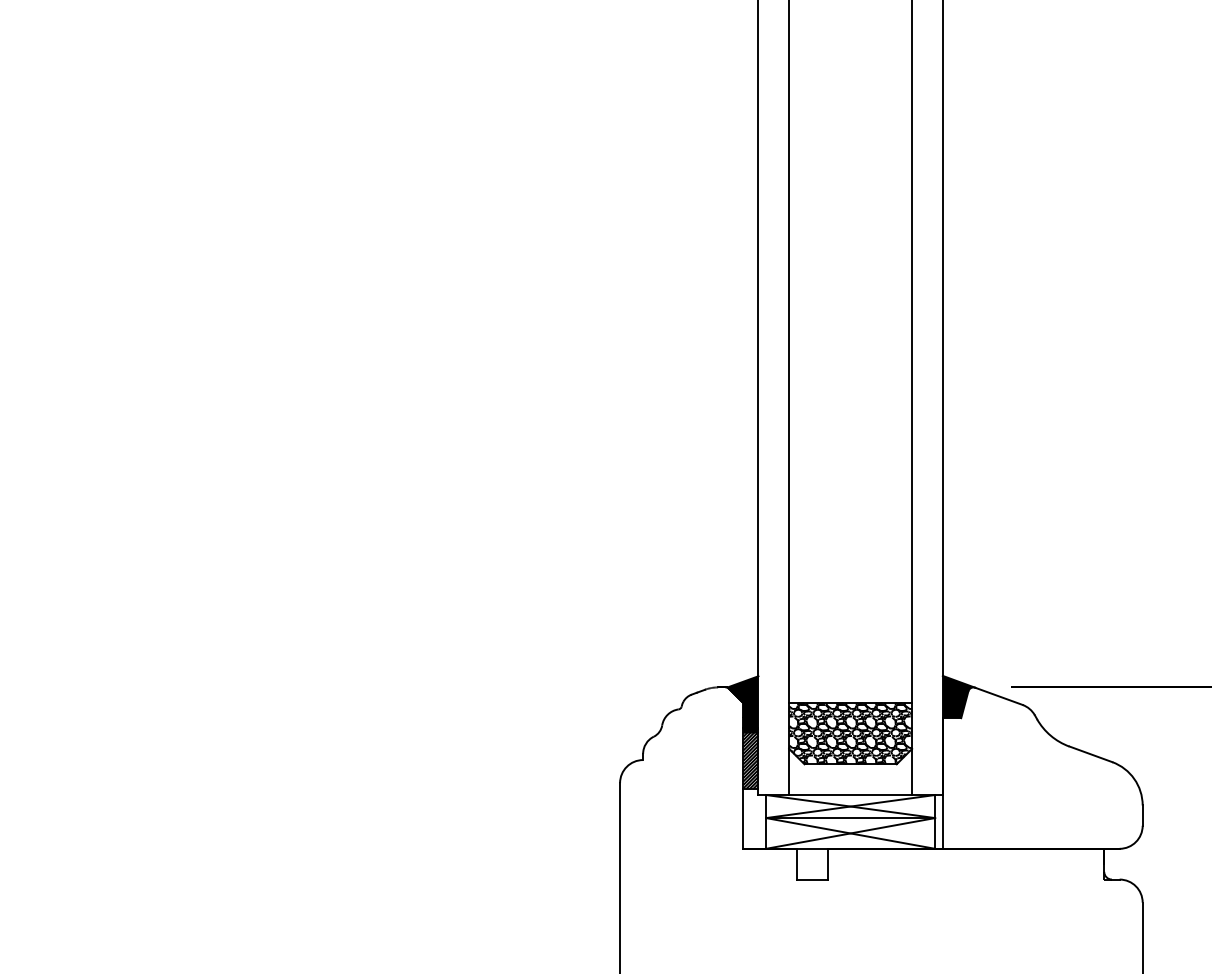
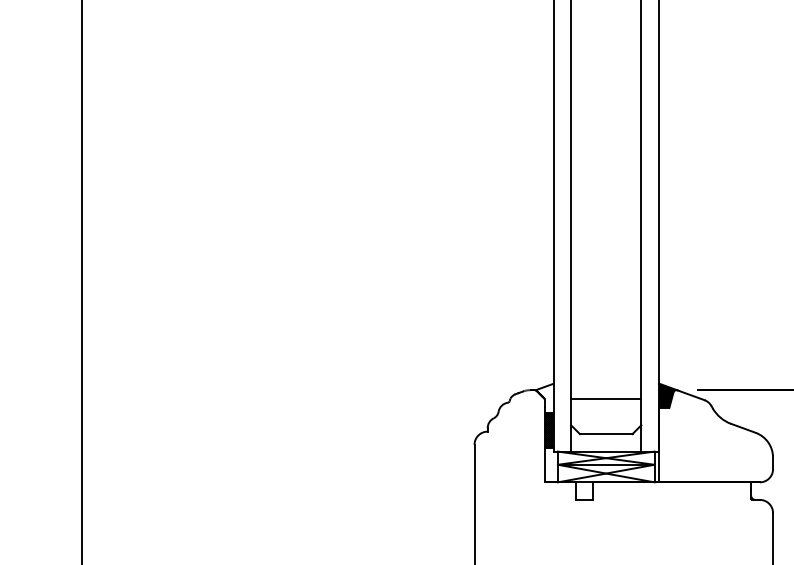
fill: (742, 703) -> (544, 399), removed
hatch: (851, 733) -> (606, 416), removed

